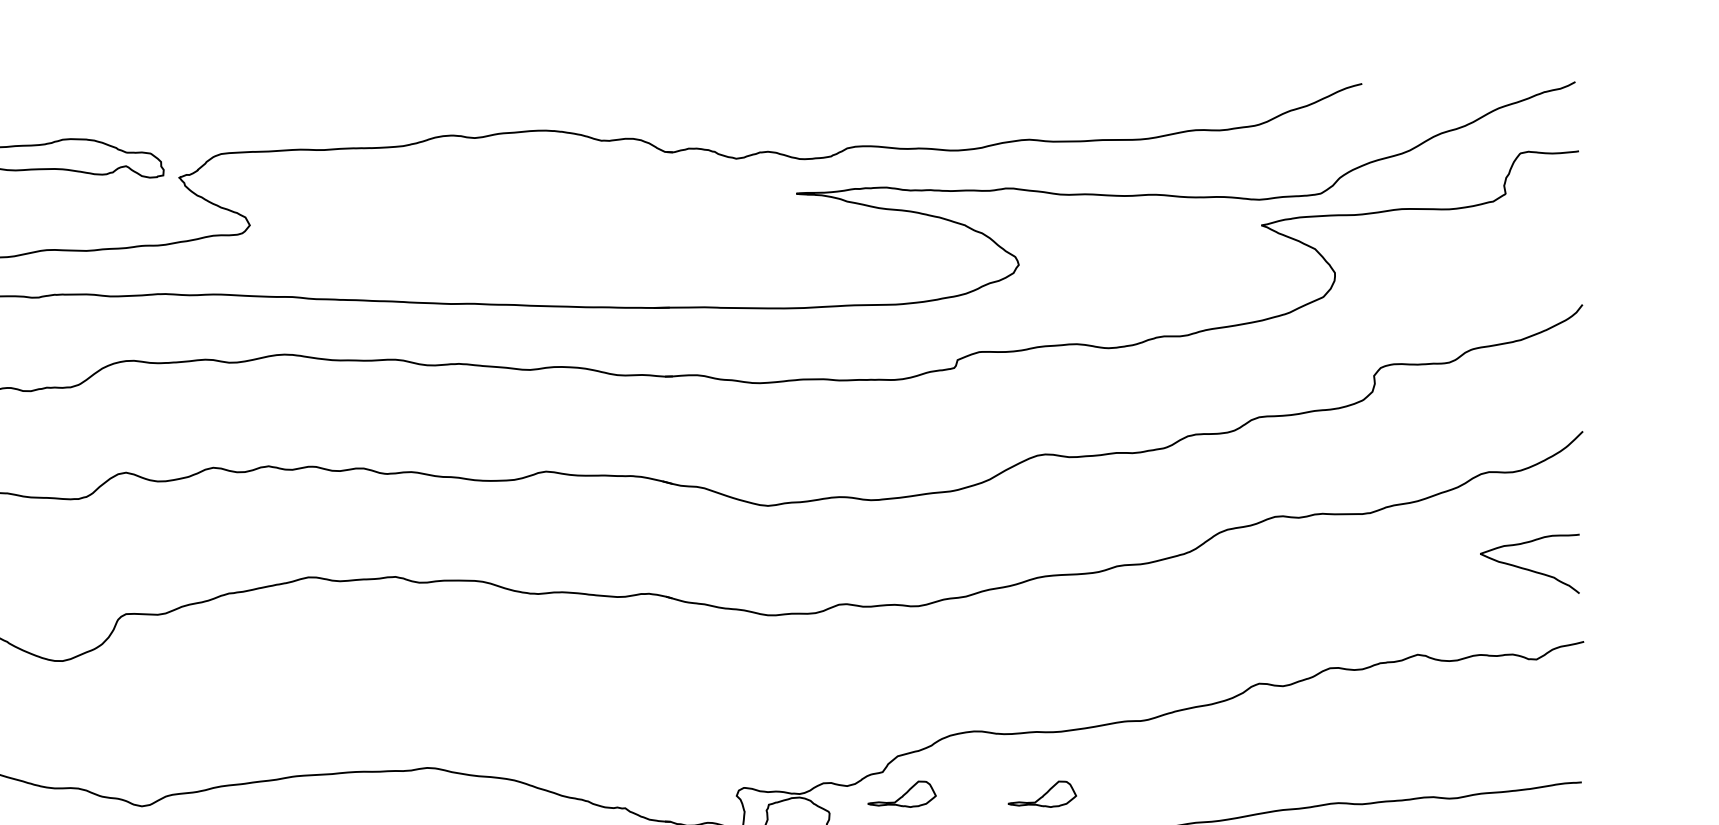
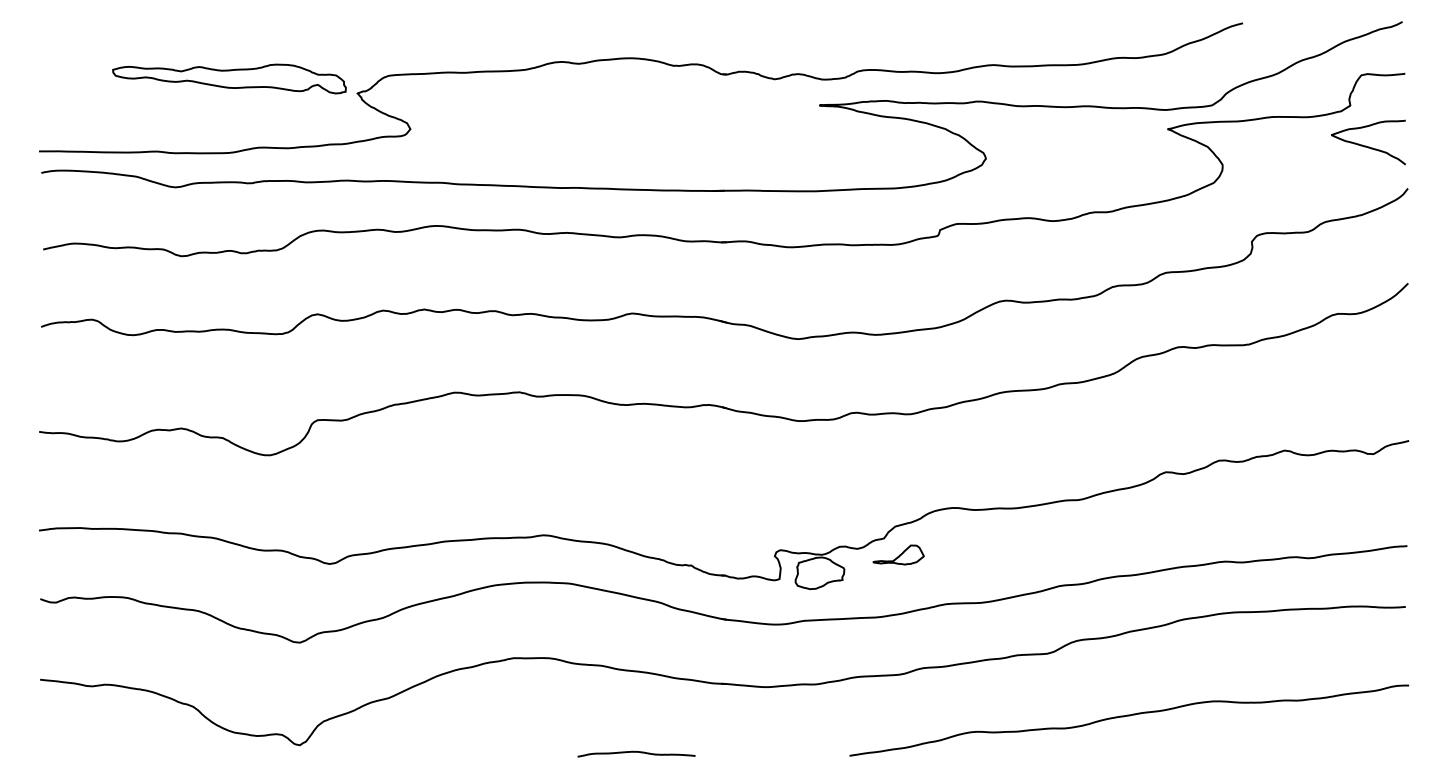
curve: (1527, 567) -> (1366, 145), moved
part: (1042, 793) -> (1003, 554), removed

